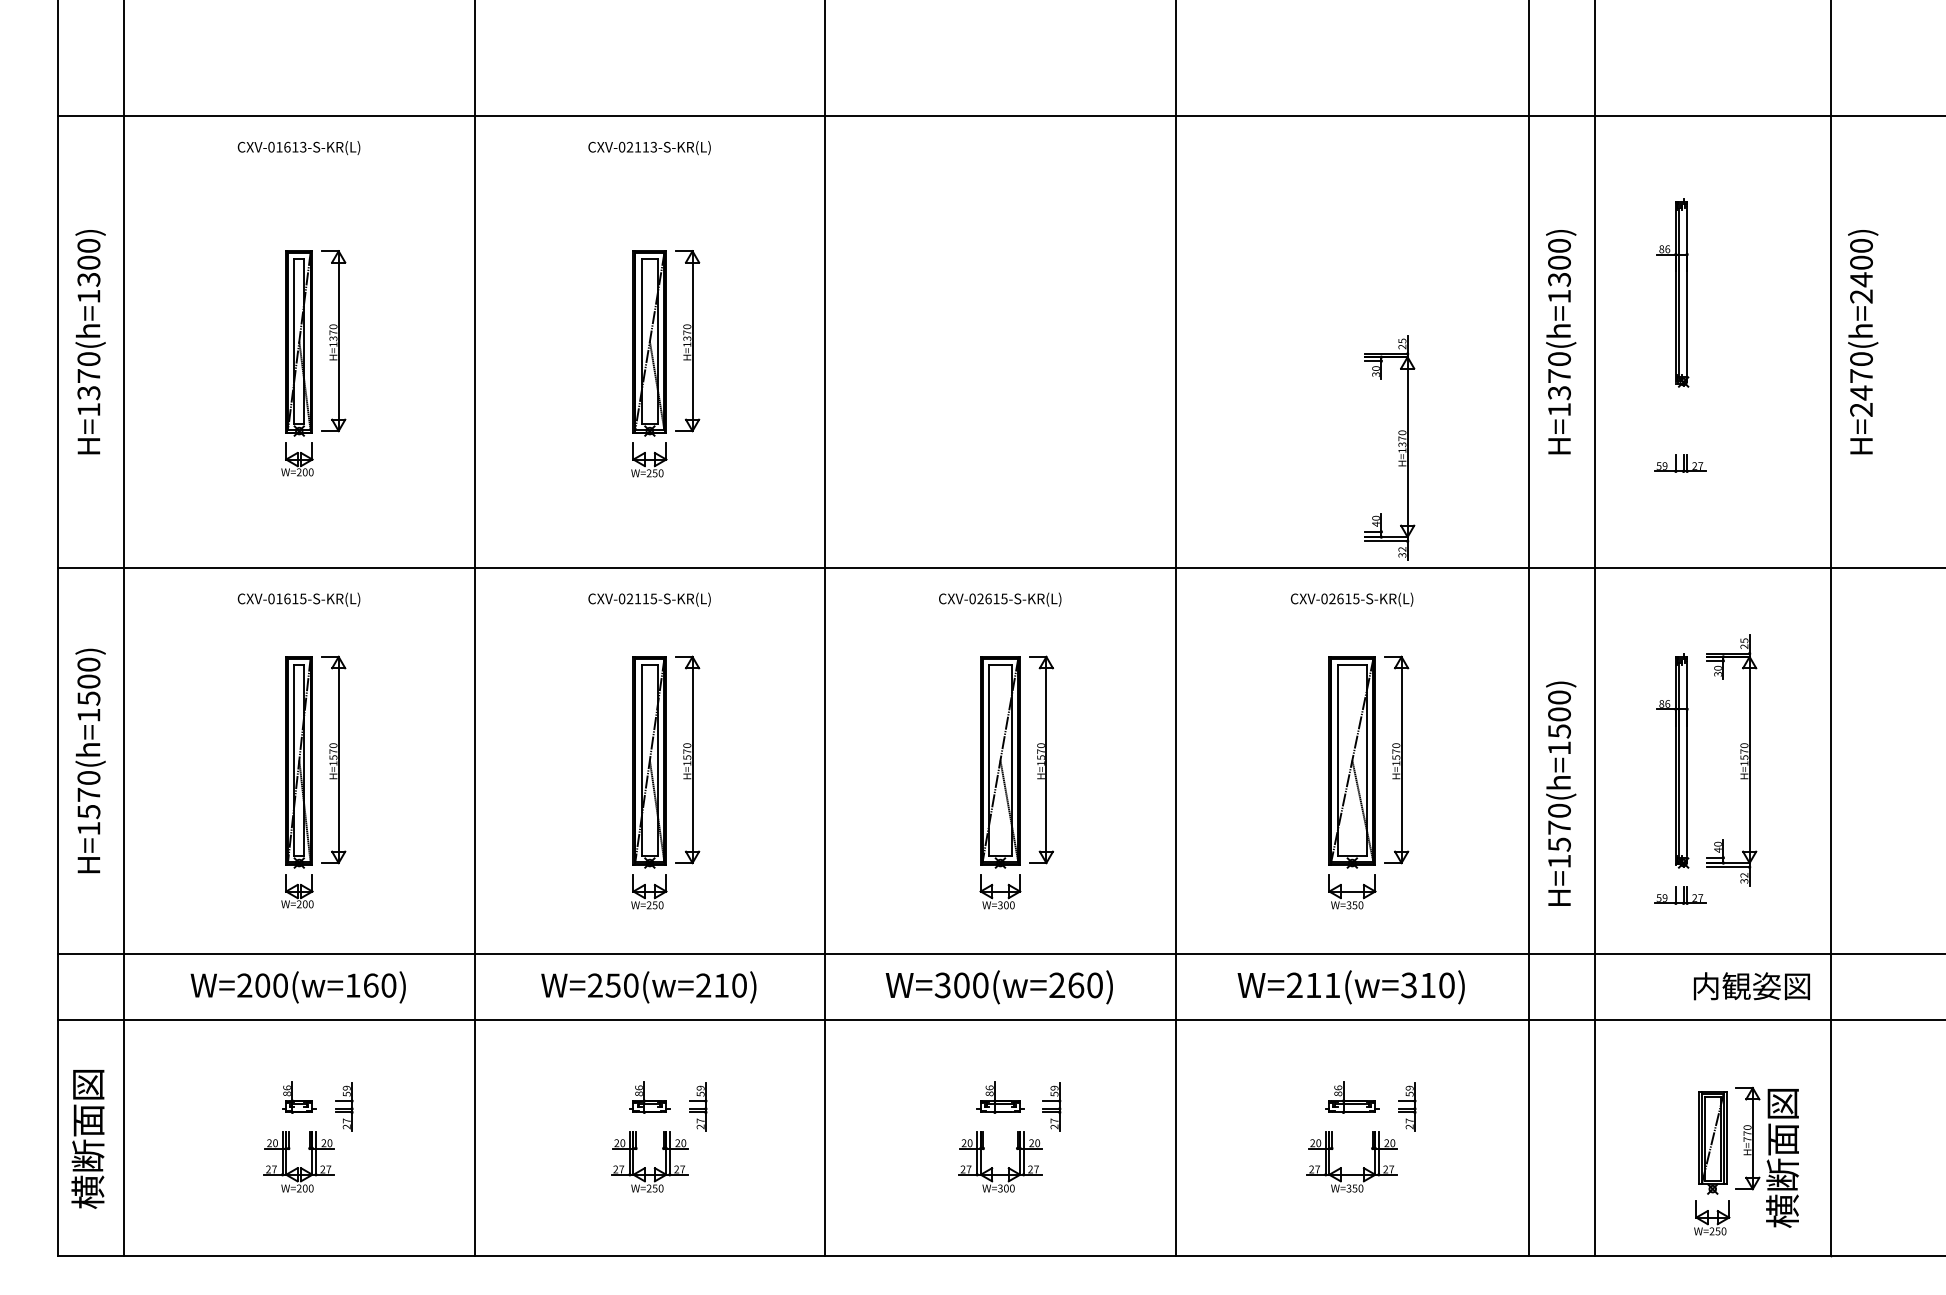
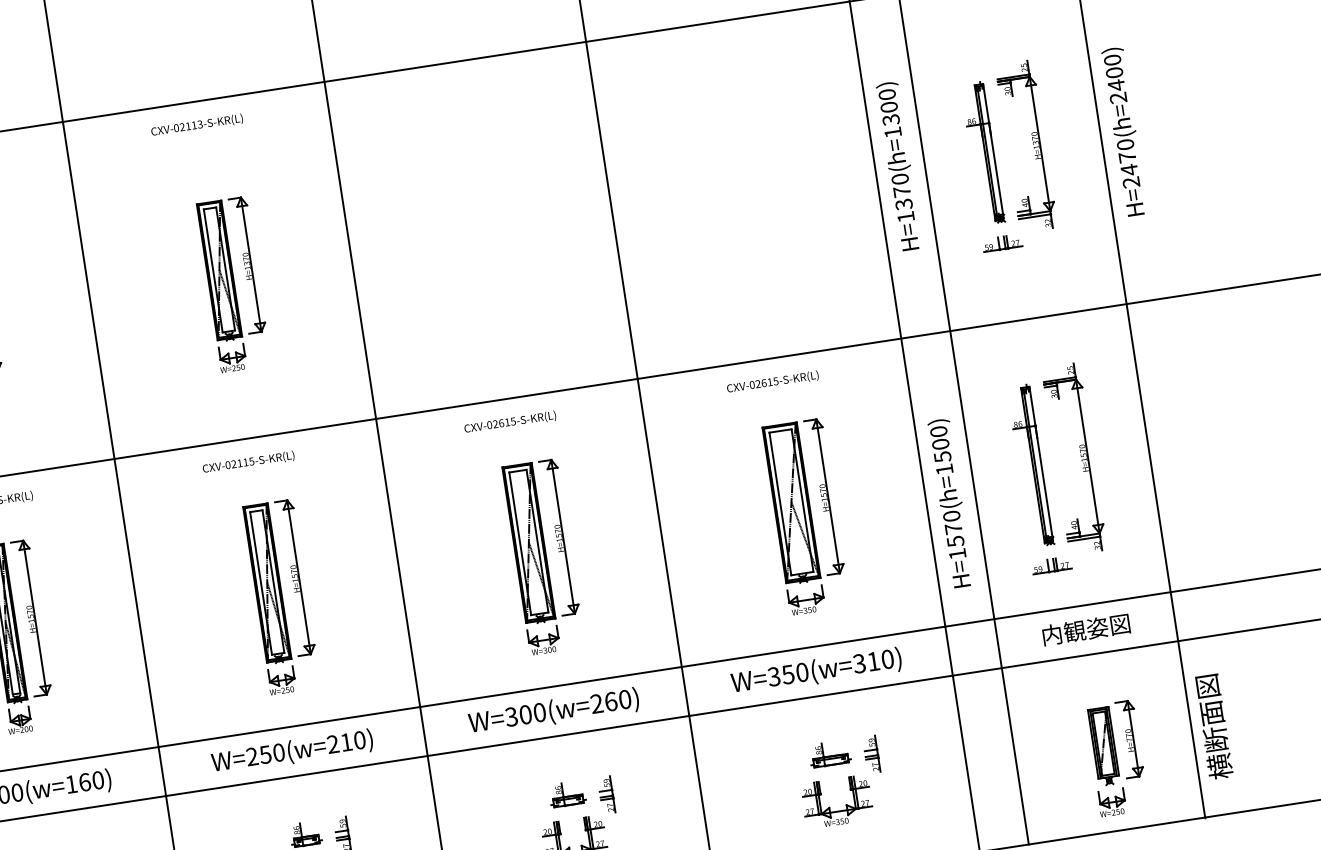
part: (1672, 292) -> (982, 153), moved
part: (1398, 446) -> (1033, 144), moved
text: (1313, 985) -> (788, 674), W=211(w=310) -> W=350(w=310)
text: (1751, 986) -> (1086, 629), moved
text: (1782, 1158) -> (1213, 727), moved

